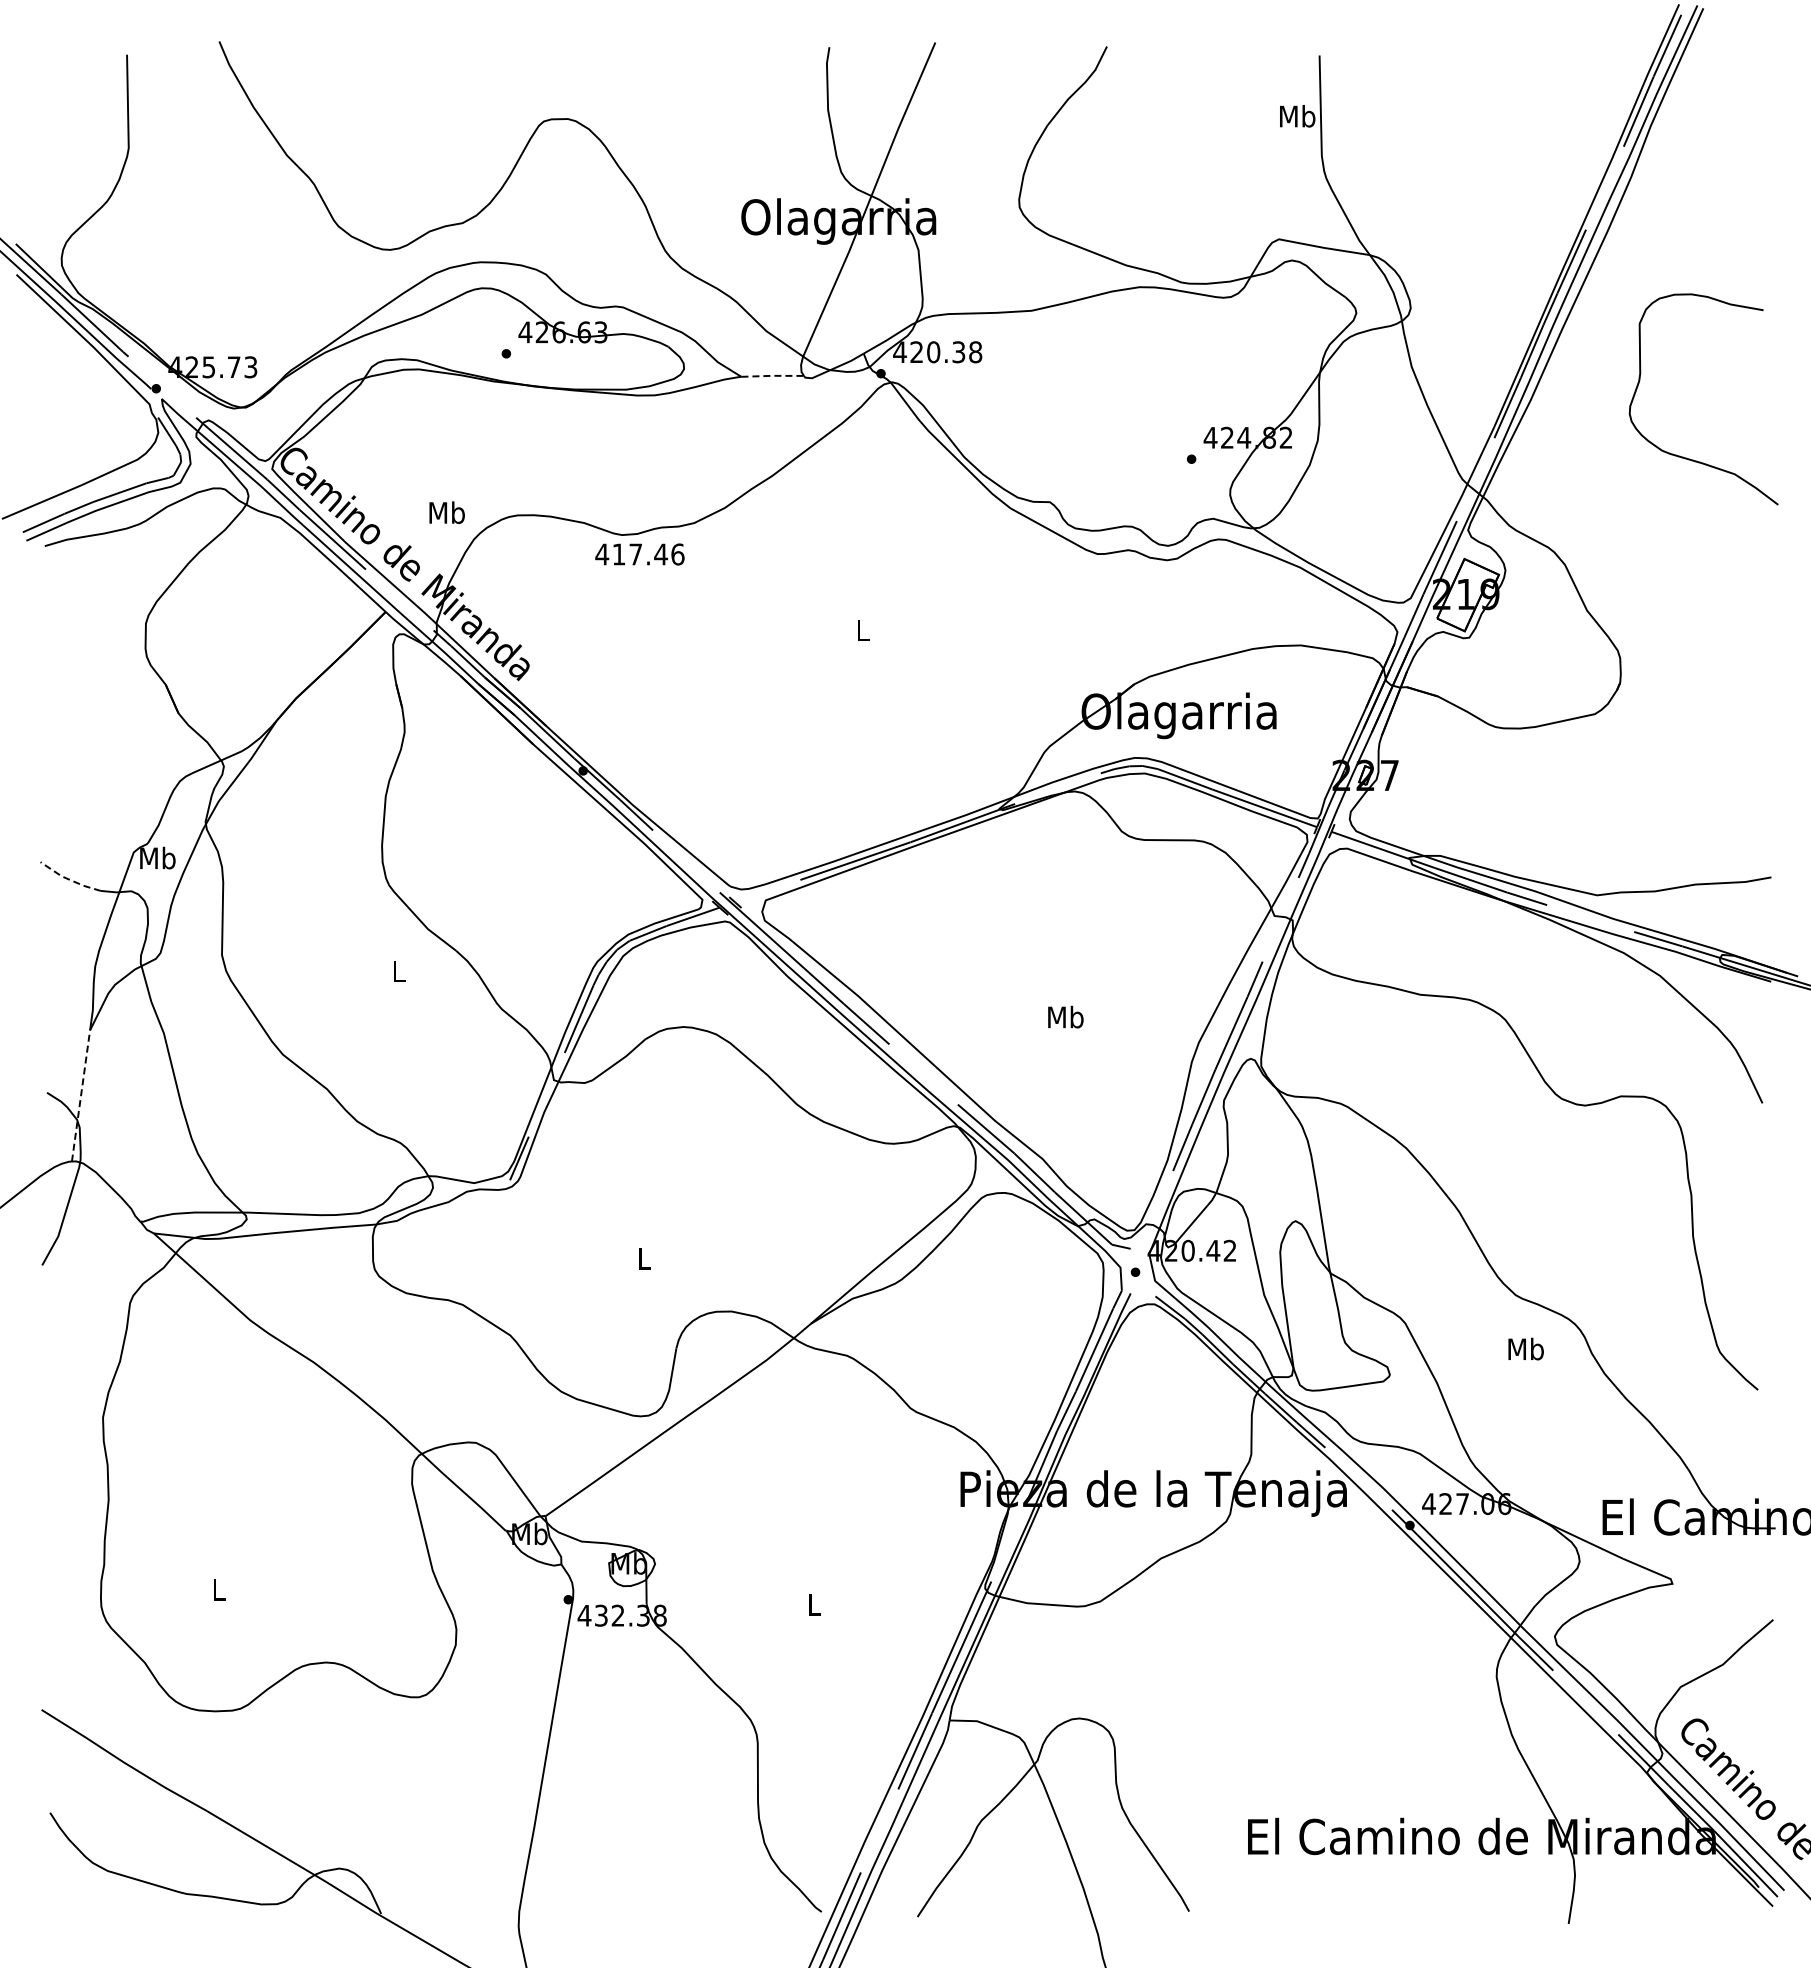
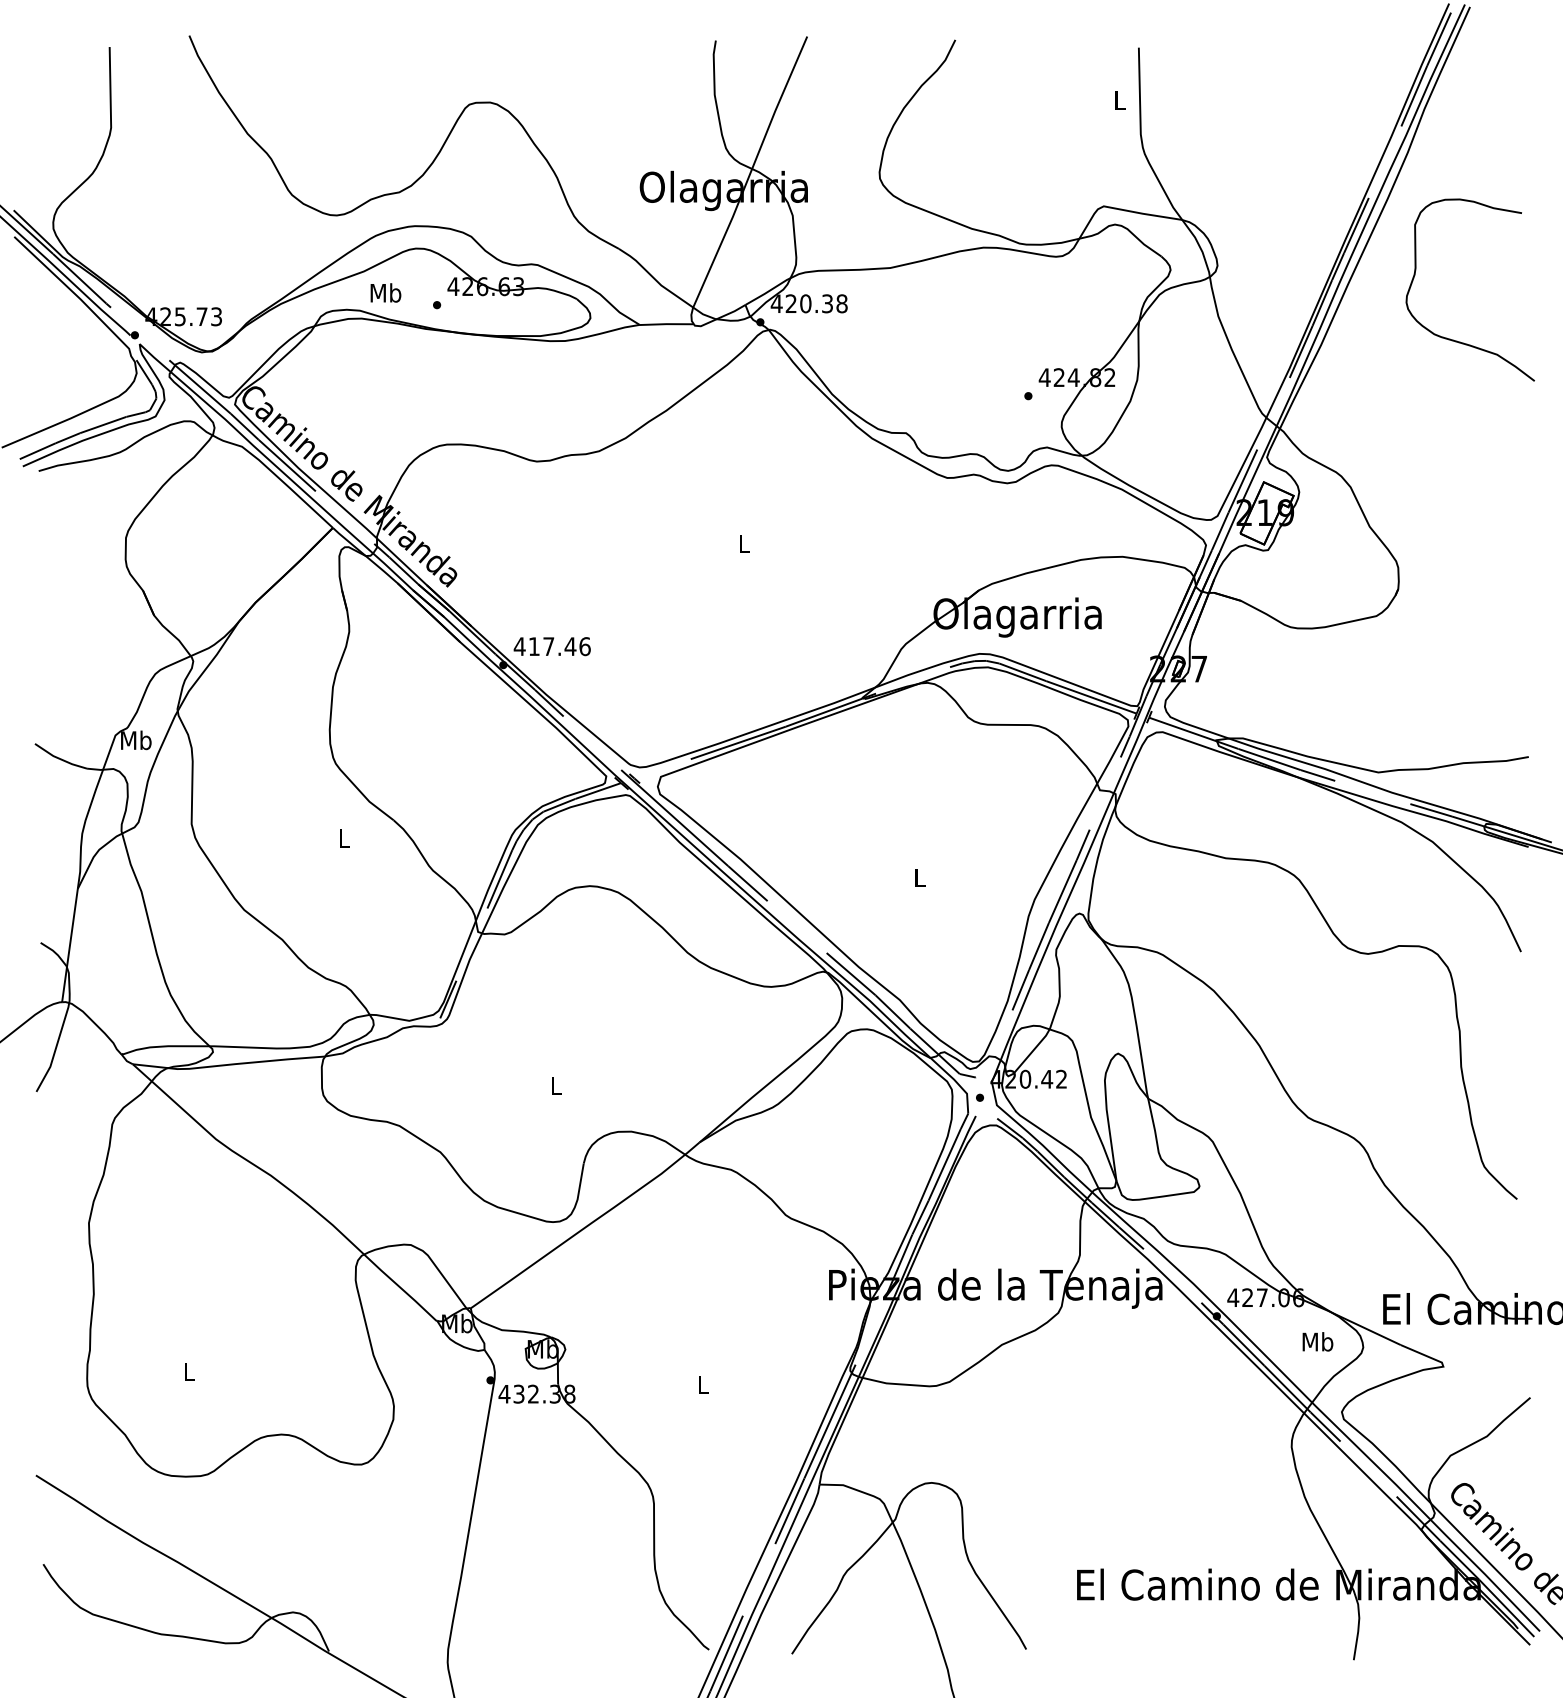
text: (1297, 116) -> (1119, 100), Mb -> L
line: (772, 375) -> (666, 323), dashed -> solid
curve: (1683, 456) -> (1452, 339), moved
text: (446, 512) -> (385, 292), moved
text: (639, 554) -> (551, 646), moved
line: (69, 879) -> (60, 758), dashed -> solid
text: (1065, 1016) -> (919, 877), Mb -> L
line: (81, 1095) -> (70, 945), dashed -> solid
text: (1525, 1348) -> (1317, 1341), moved

